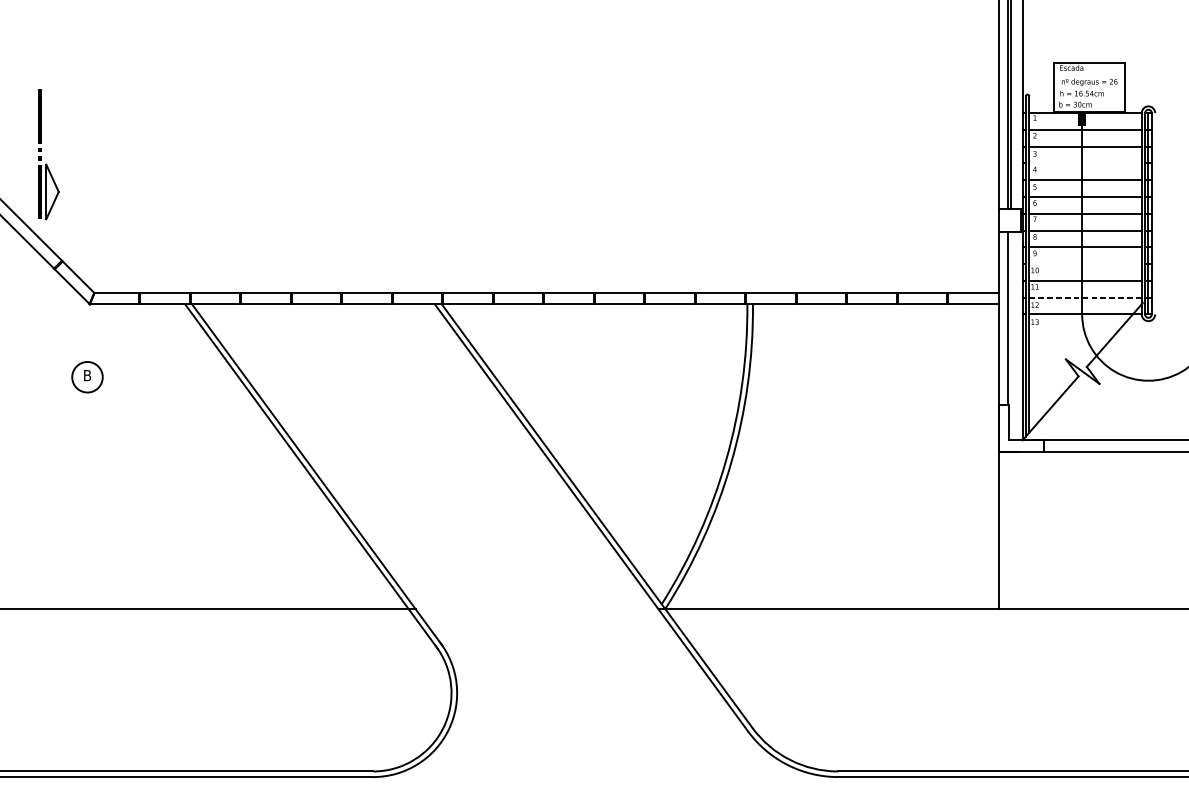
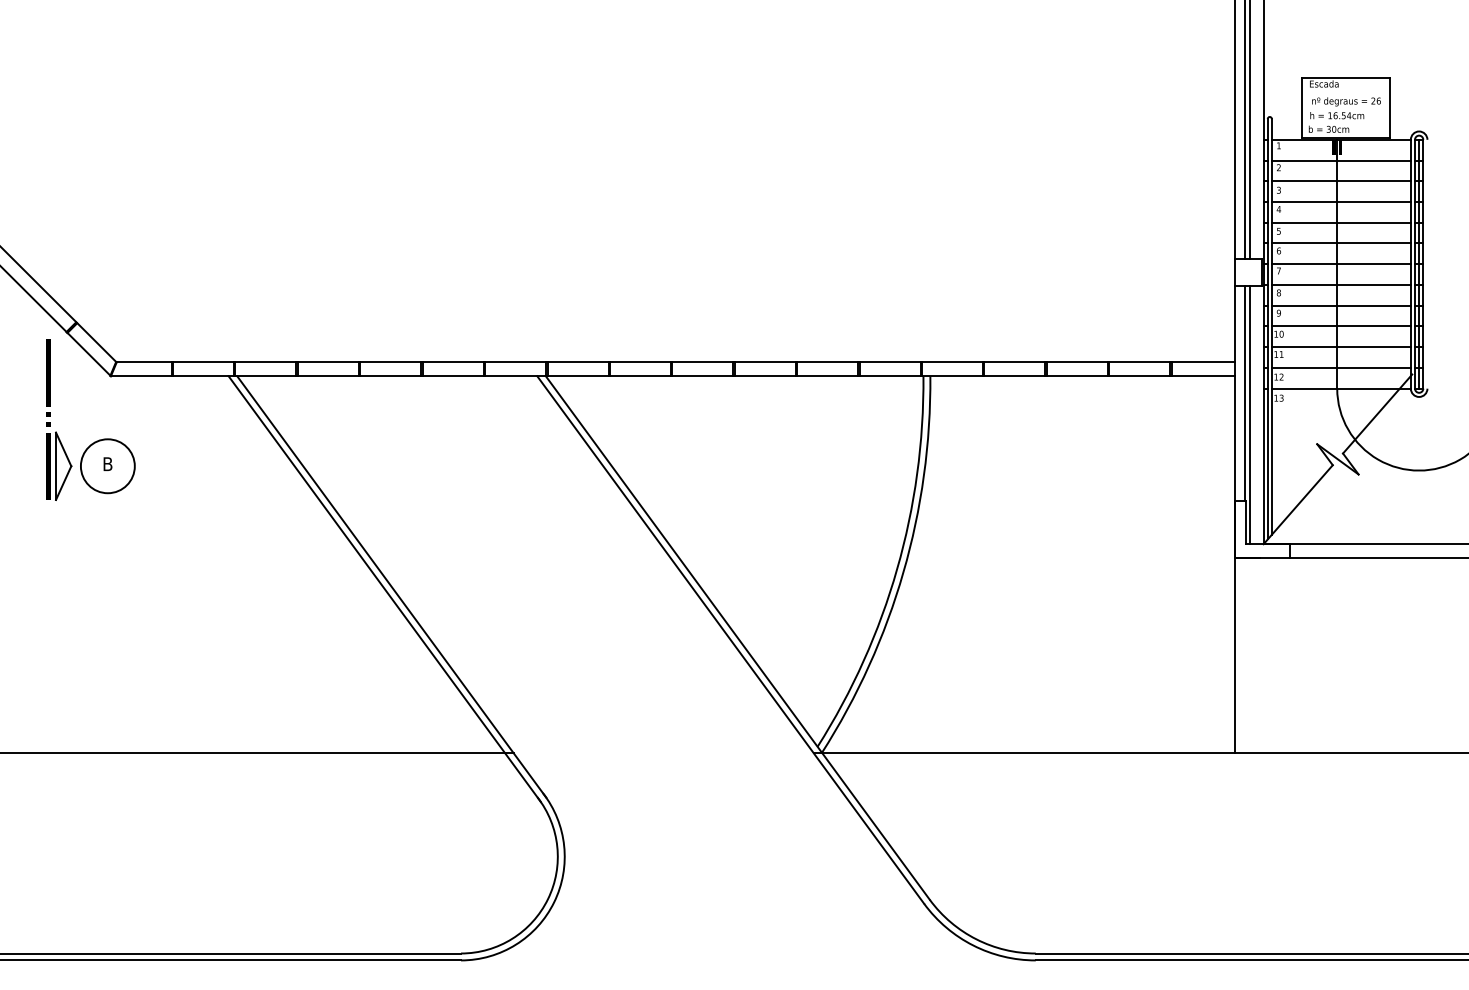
part: (41, 151) -> (50, 416), moved
line: (1084, 163) -> (1340, 202), added
line: (1084, 264) -> (1340, 326), added
line: (1084, 297) -> (1340, 367), dashed -> solid
line: (1011, 336) -> (1249, 415), added
circle: (87, 377) -> (107, 466), size x1.43

